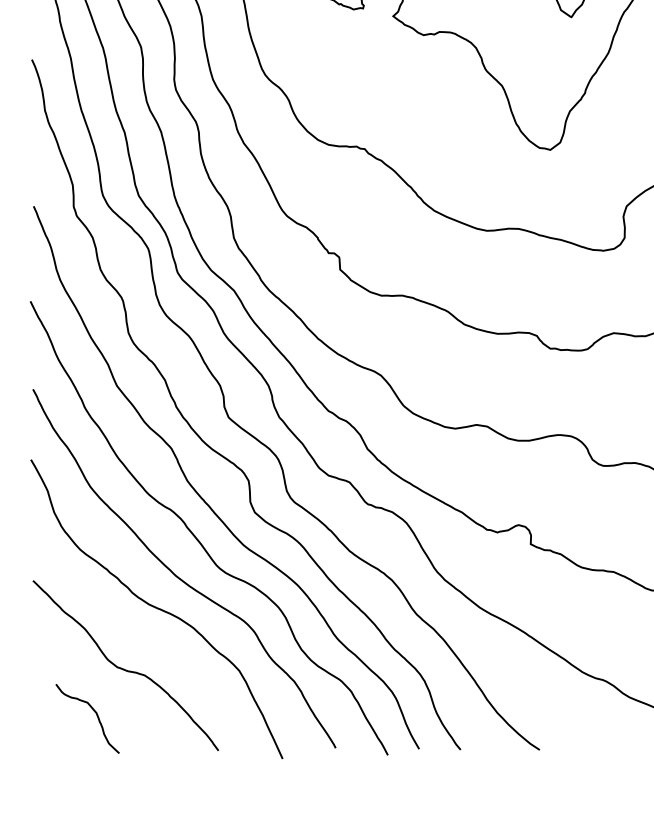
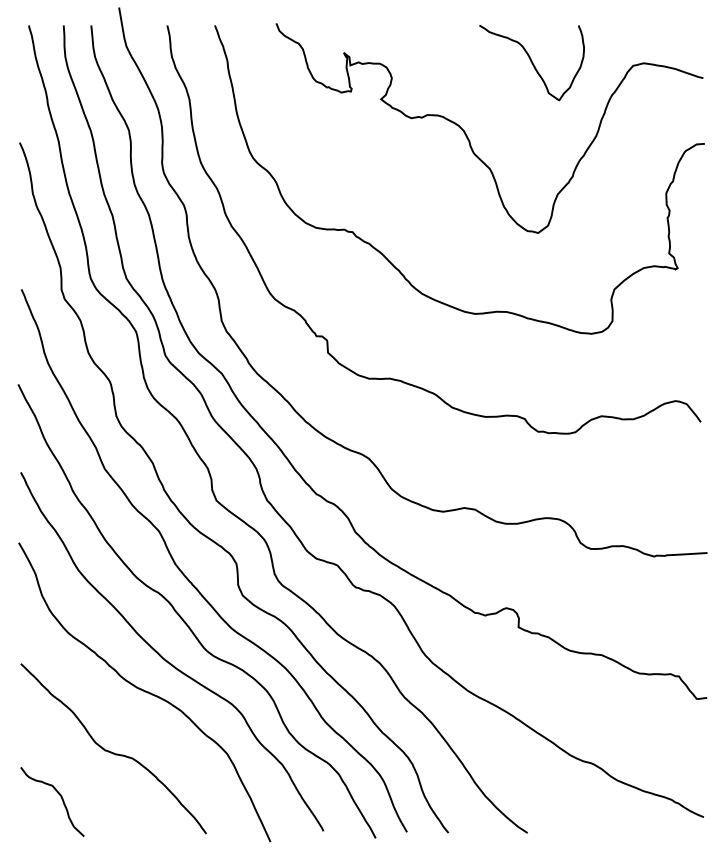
curve: (95, 714) -> (60, 797), moved

